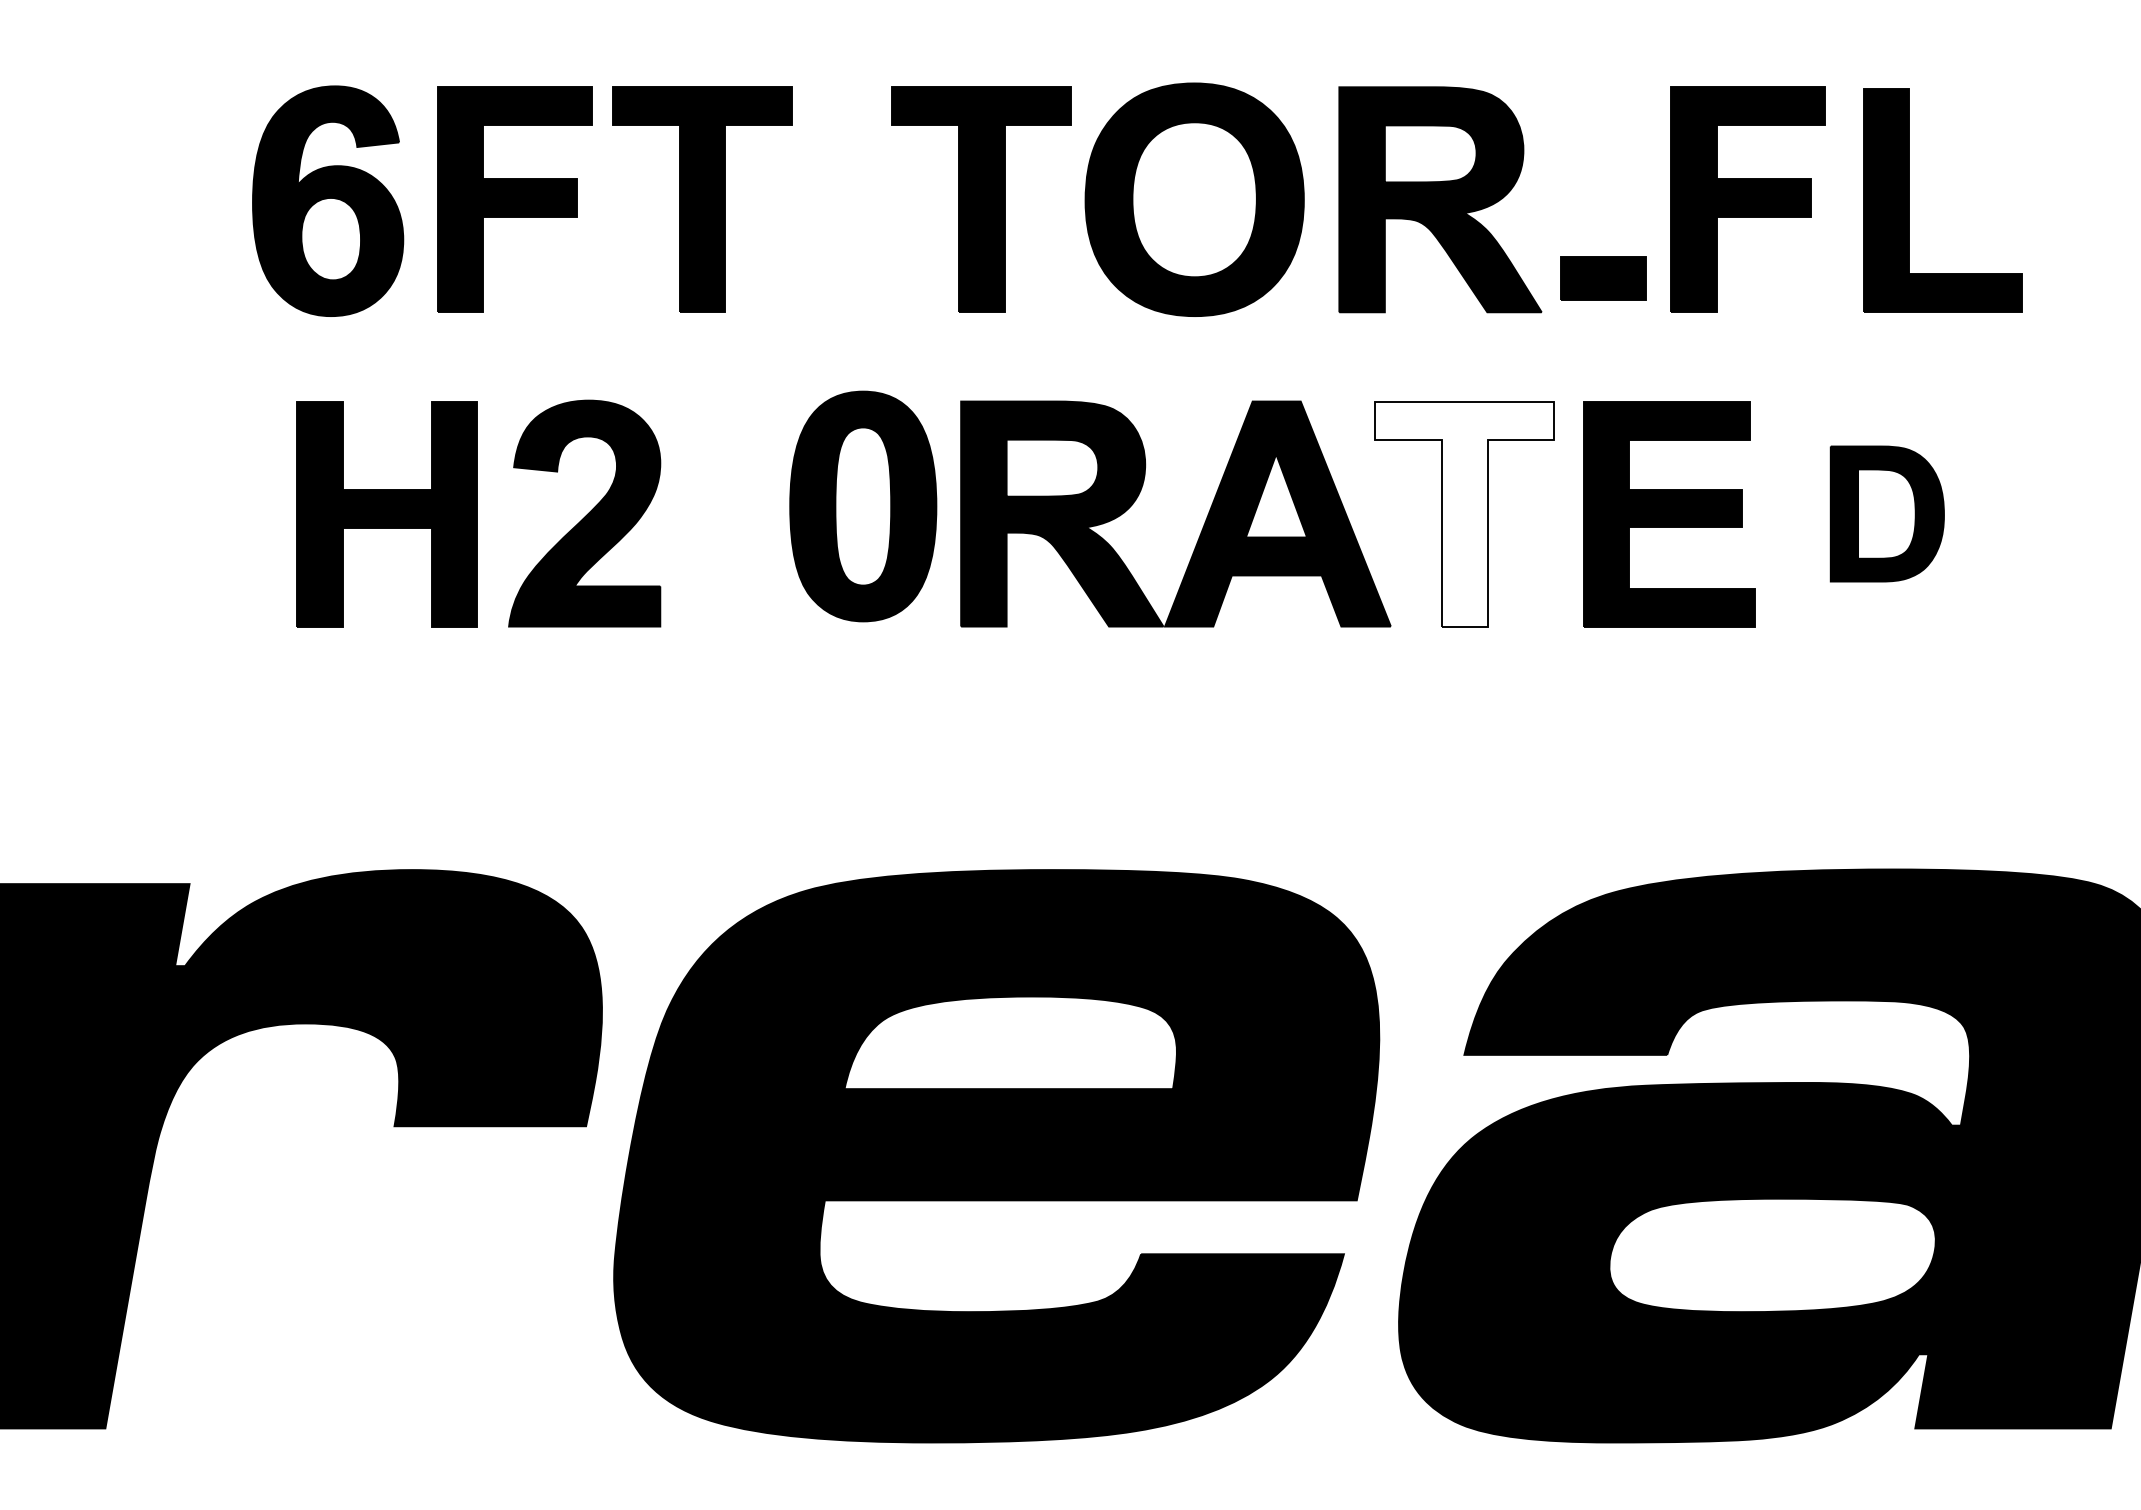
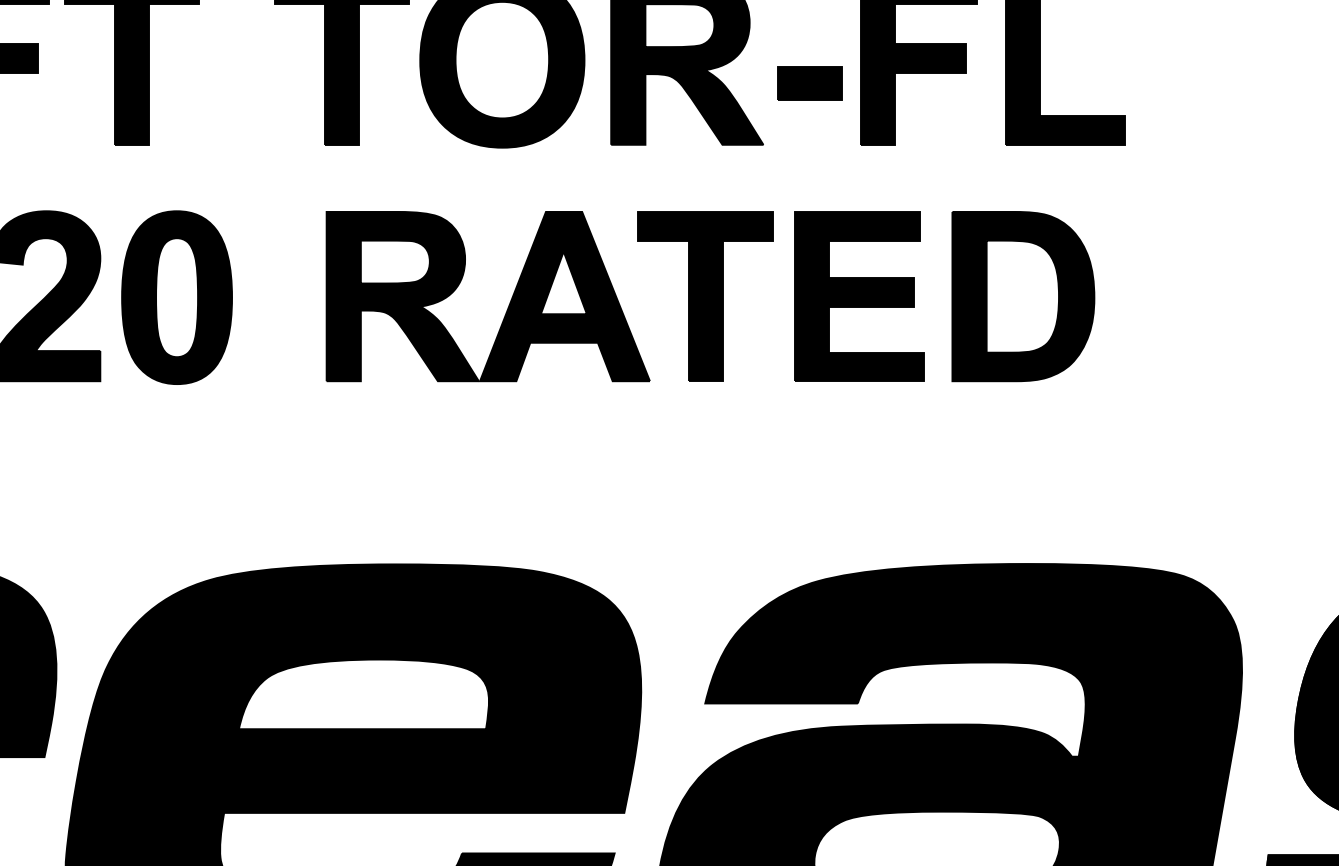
part: (1603, 278) -> (809, 83), moved
part: (863, 506) -> (177, 297), moved
fill: (1464, 513) -> (705, 296), added
part: (1887, 513) -> (1023, 296), size x1.67

